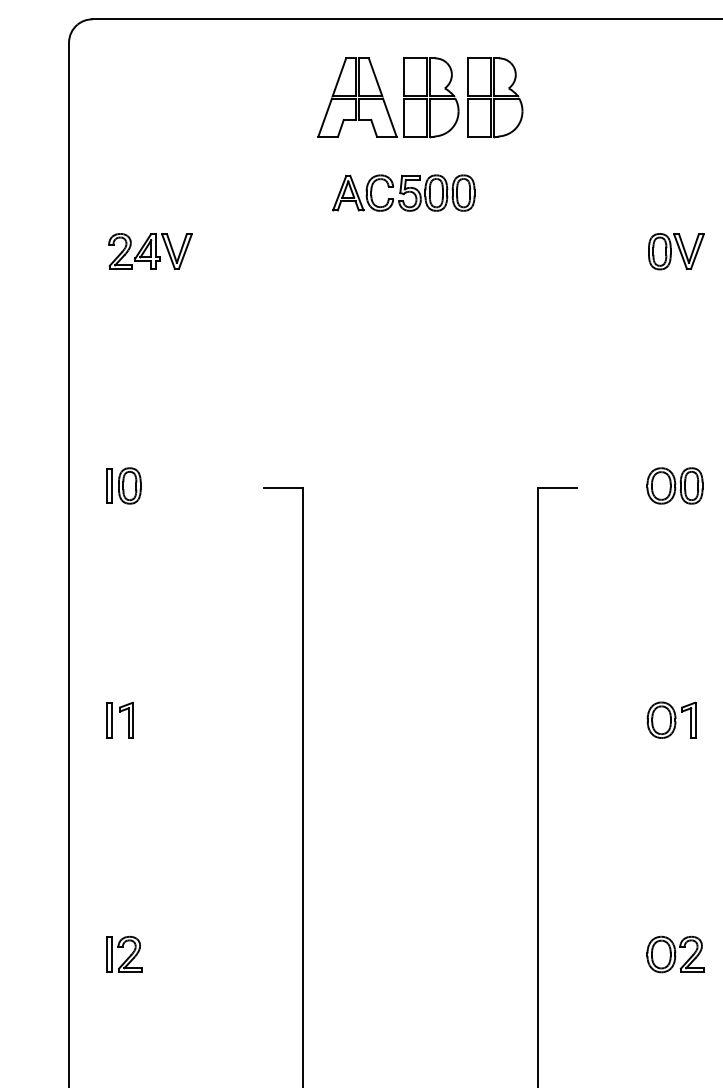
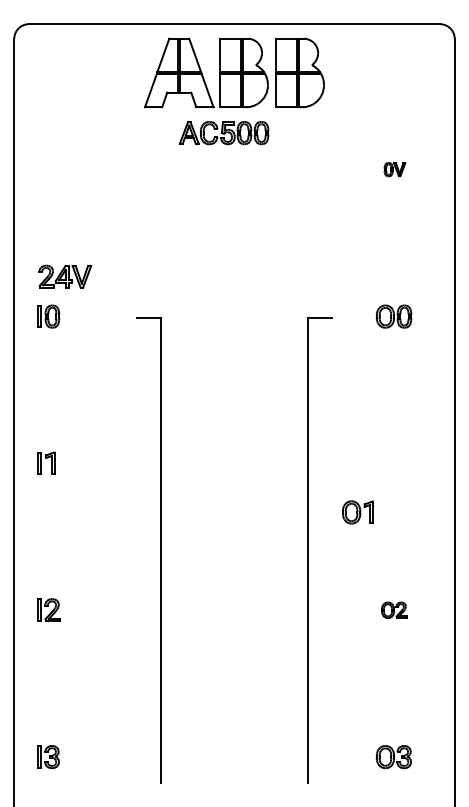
part: (420, 98) -> (234, 73), size x1.4
part: (150, 251) -> (65, 276), moved
part: (675, 251) -> (394, 169), size x0.6
part: (670, 720) -> (357, 512), moved
part: (674, 954) -> (393, 610), size x0.7

